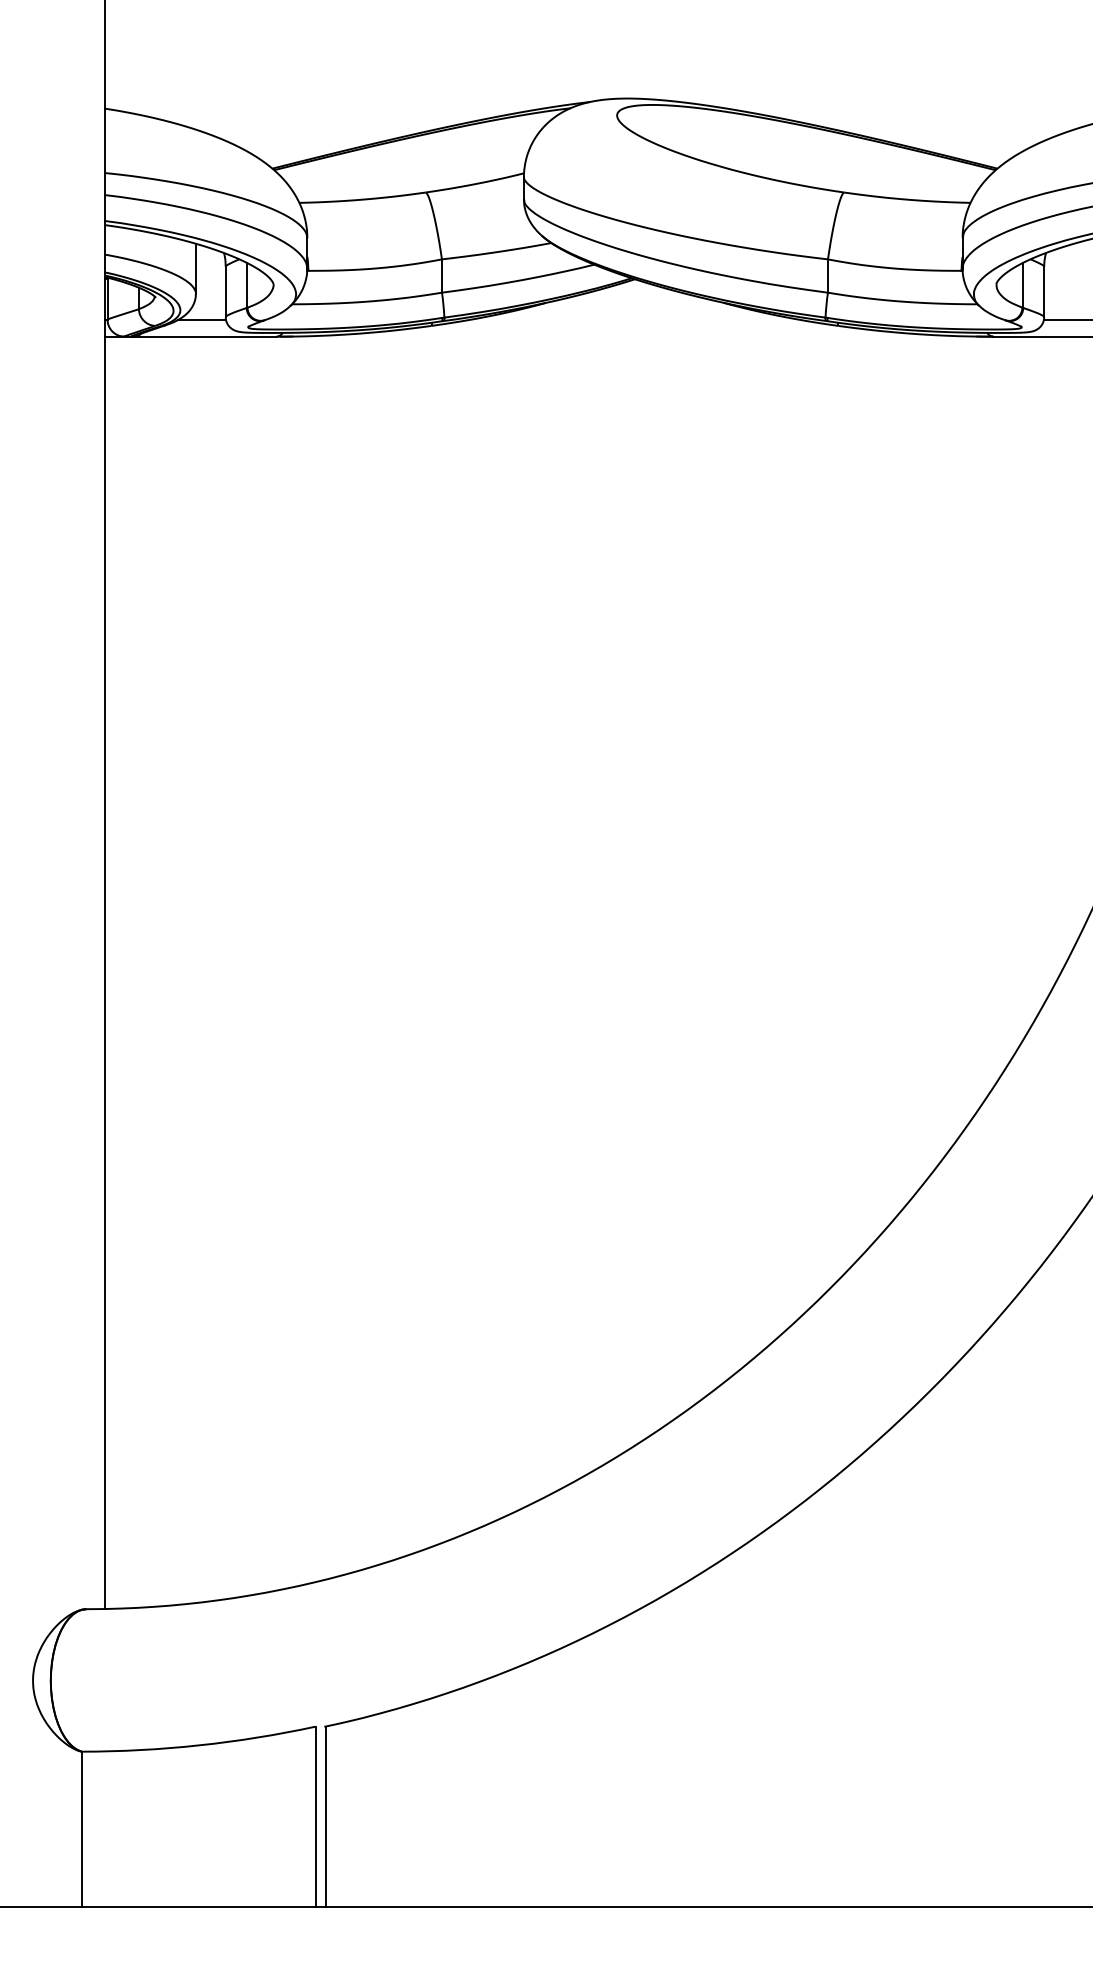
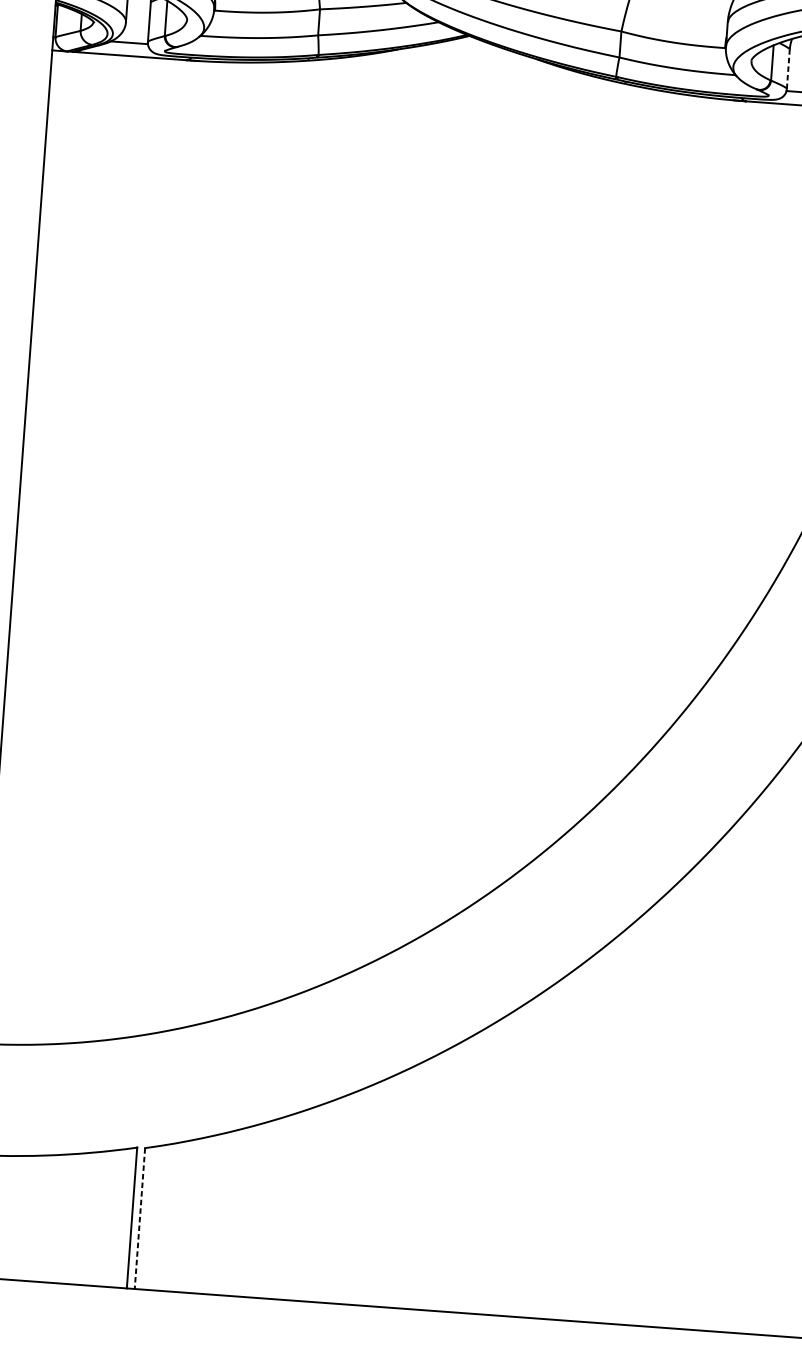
line: (1044, 291) -> (788, 68), solid -> dashed
line: (325, 1817) -> (139, 1219), solid -> dashed

